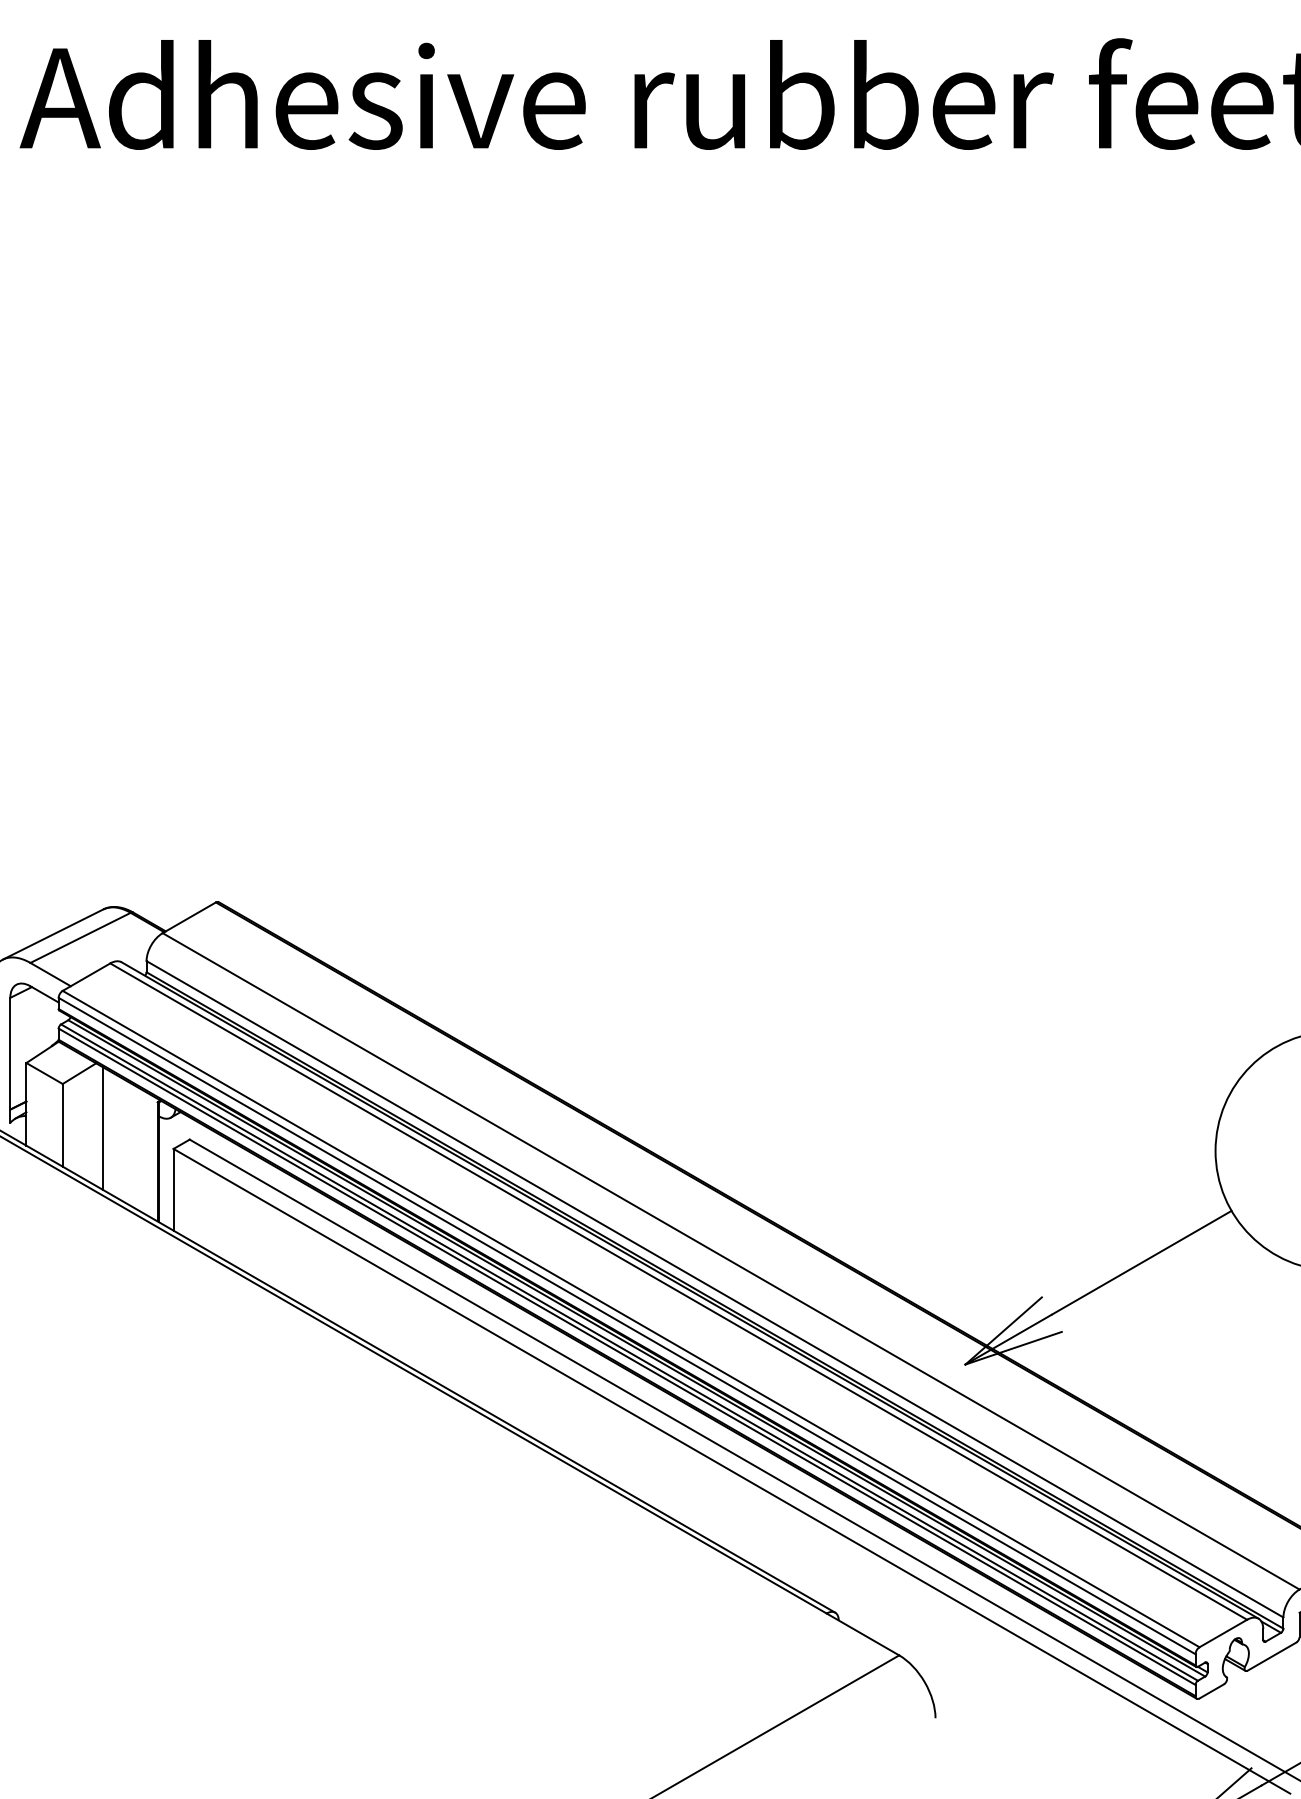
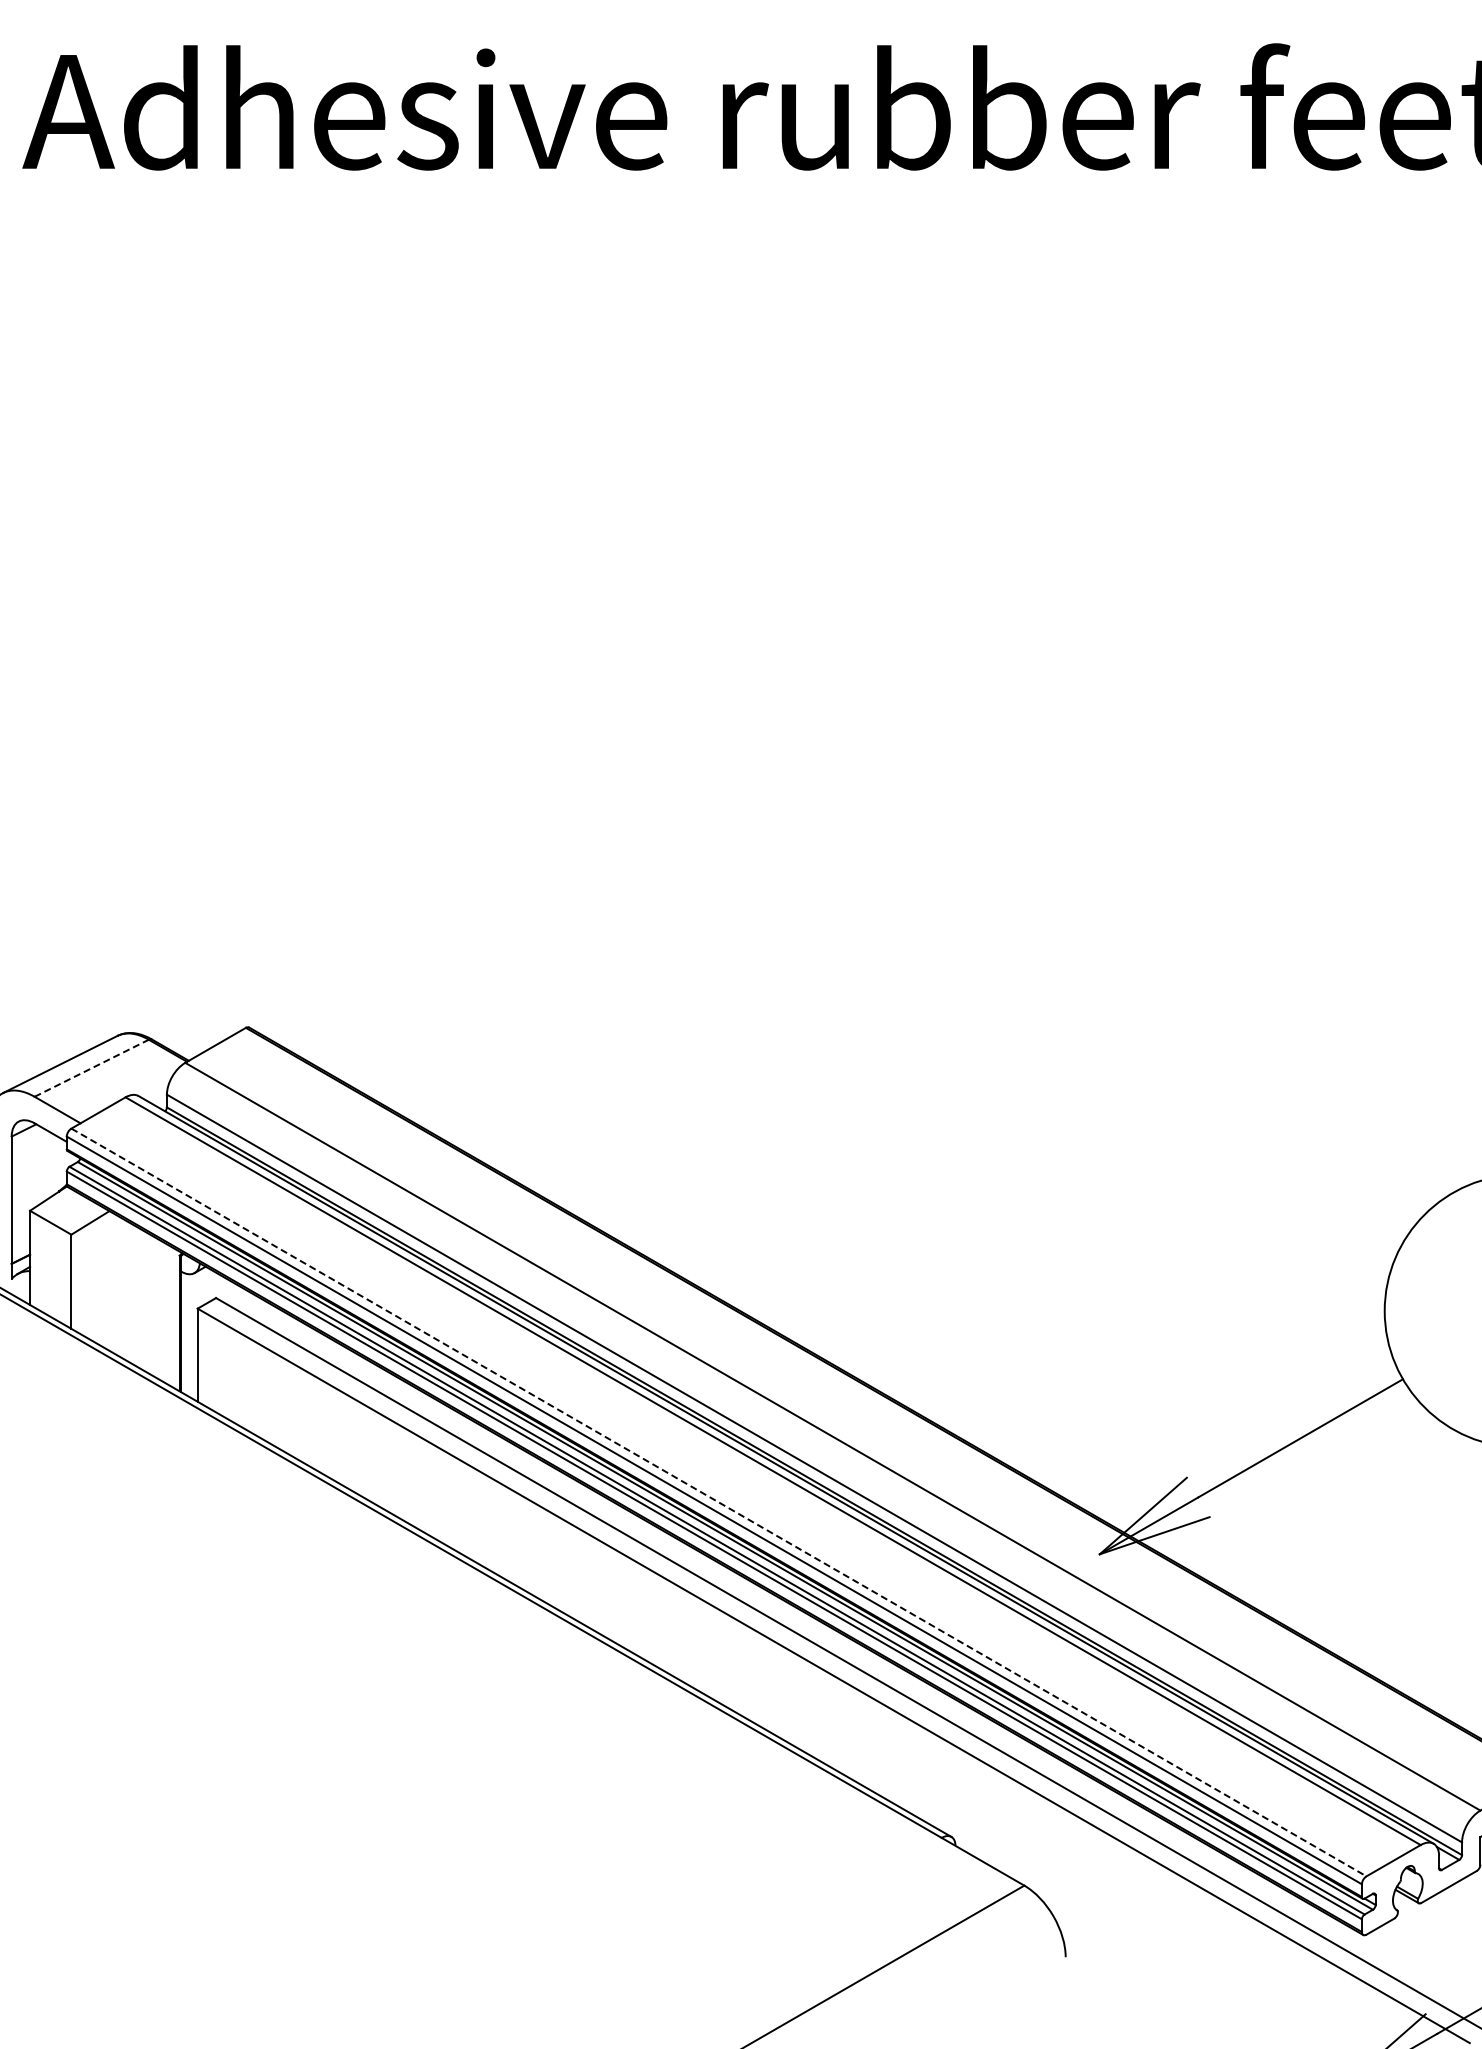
line: (80, 938) -> (91, 1068), solid -> dashed
line: (103, 1128) -> (117, 1285), removed
line: (630, 1319) -> (718, 1502), solid -> dashed

